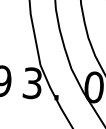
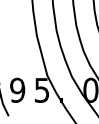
text: (33, 82) -> (42, 89), 3 -> 5

